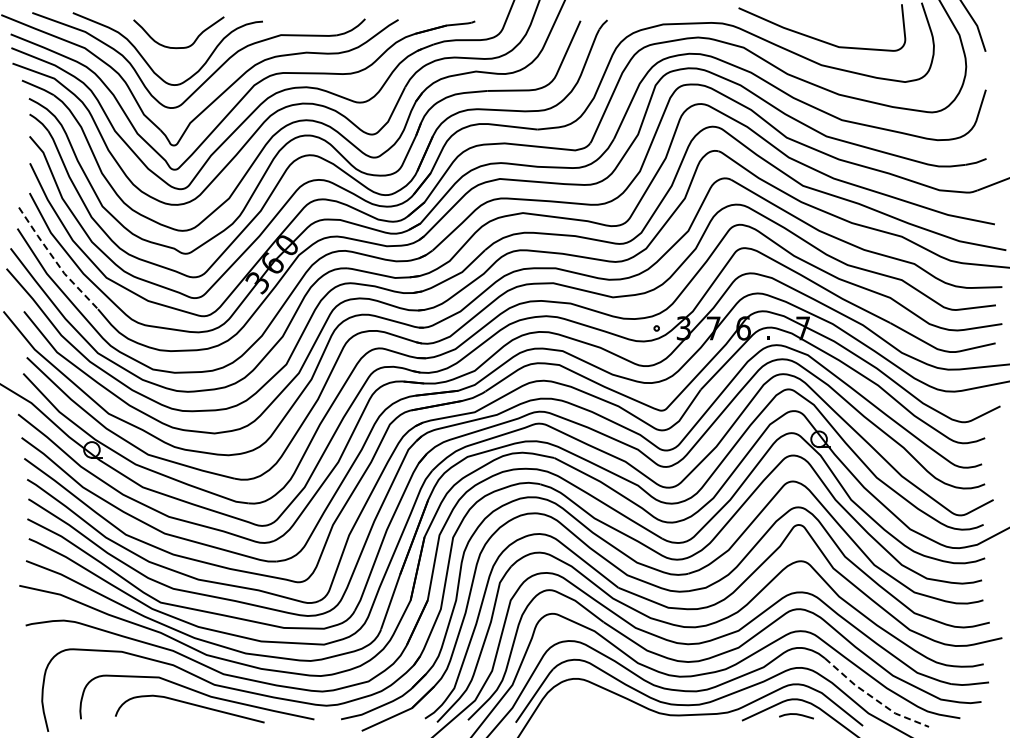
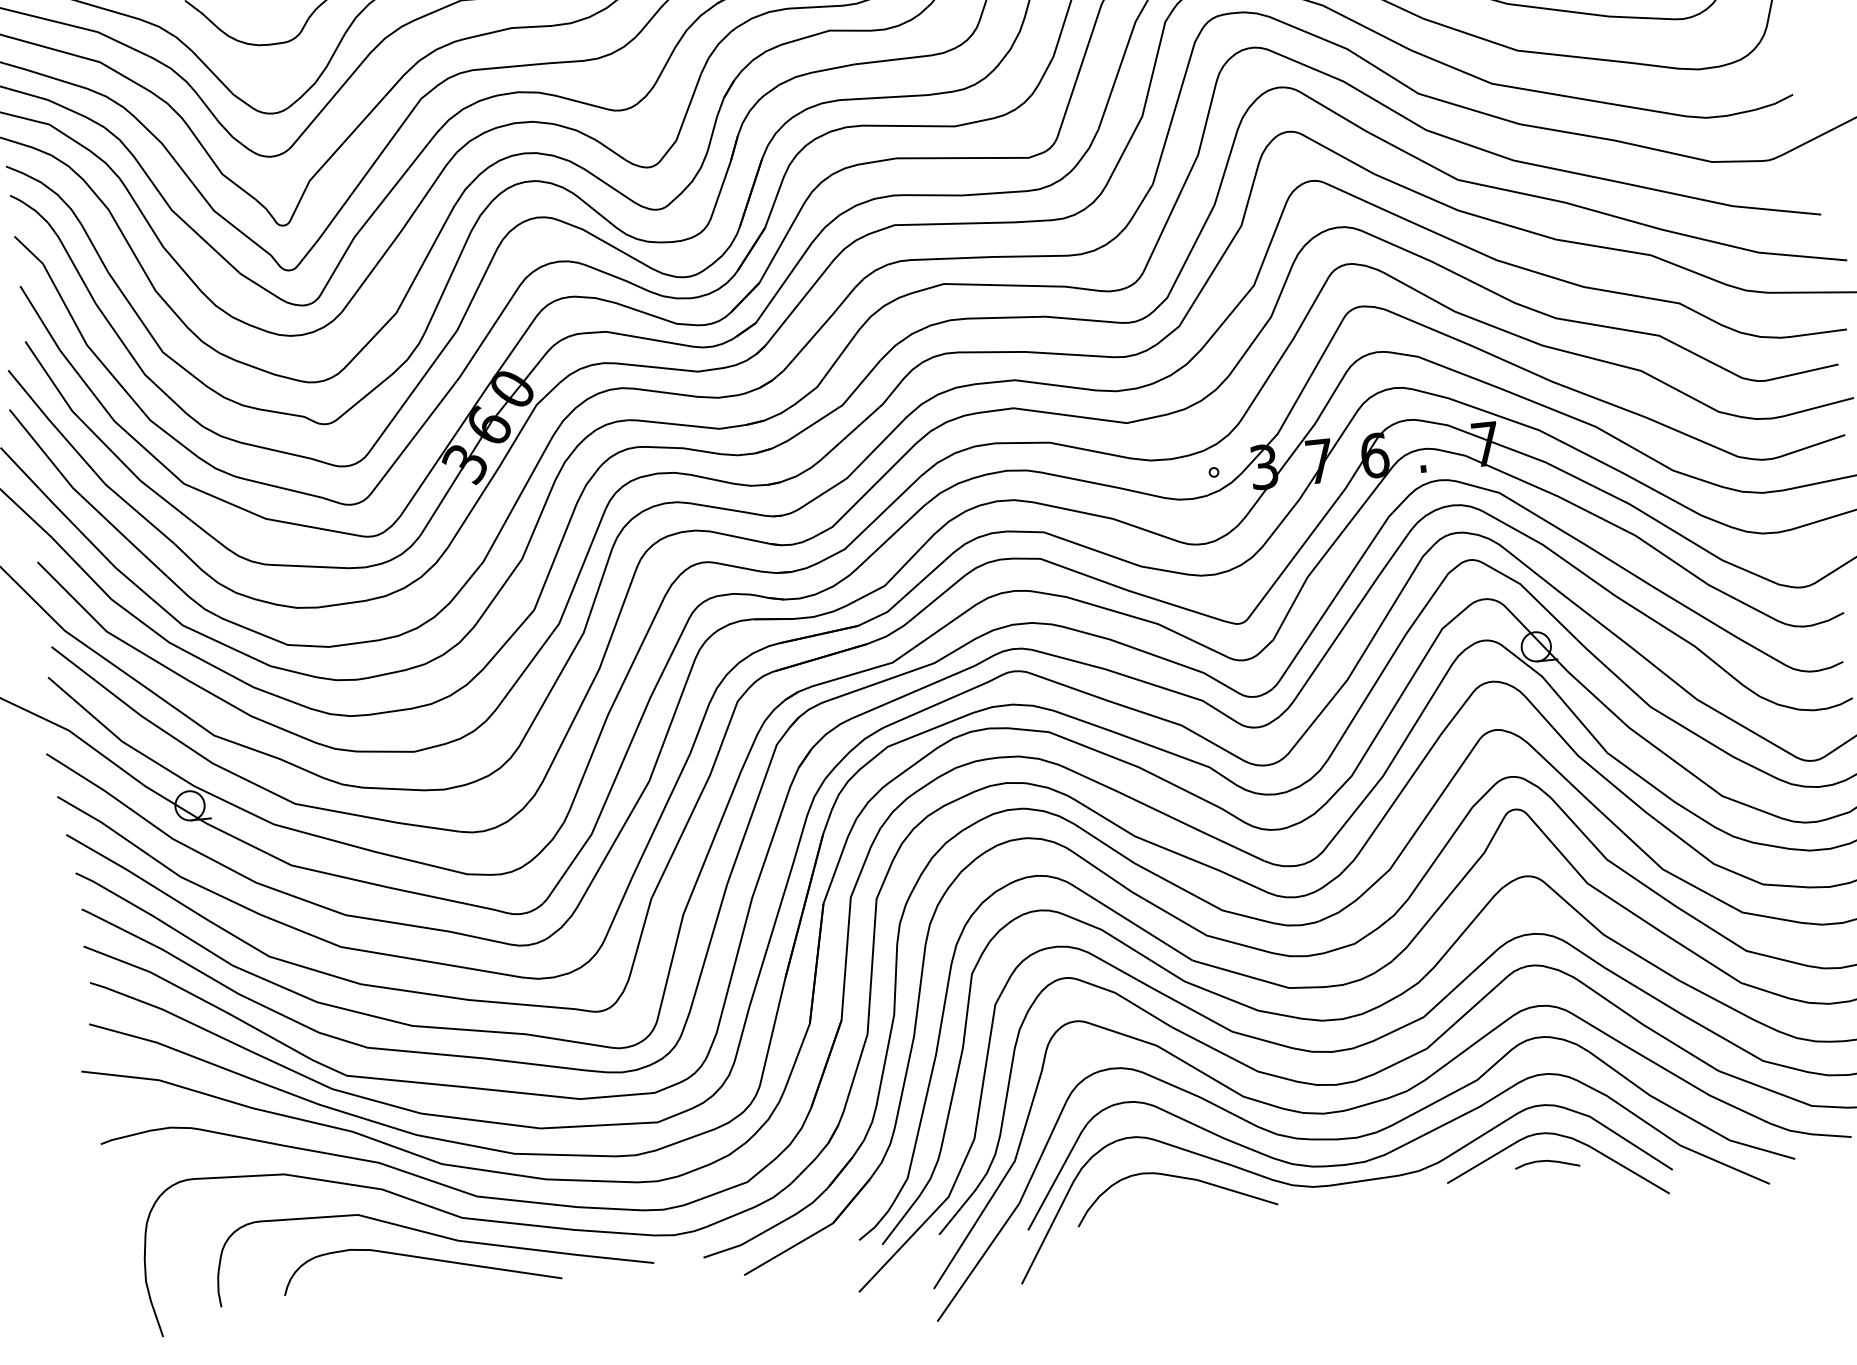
line: (55, 260) -> (86, 461), dashed -> solid
line: (873, 698) -> (1686, 1116), dashed -> solid
curve: (598, 703) -> (1177, 1178), added

